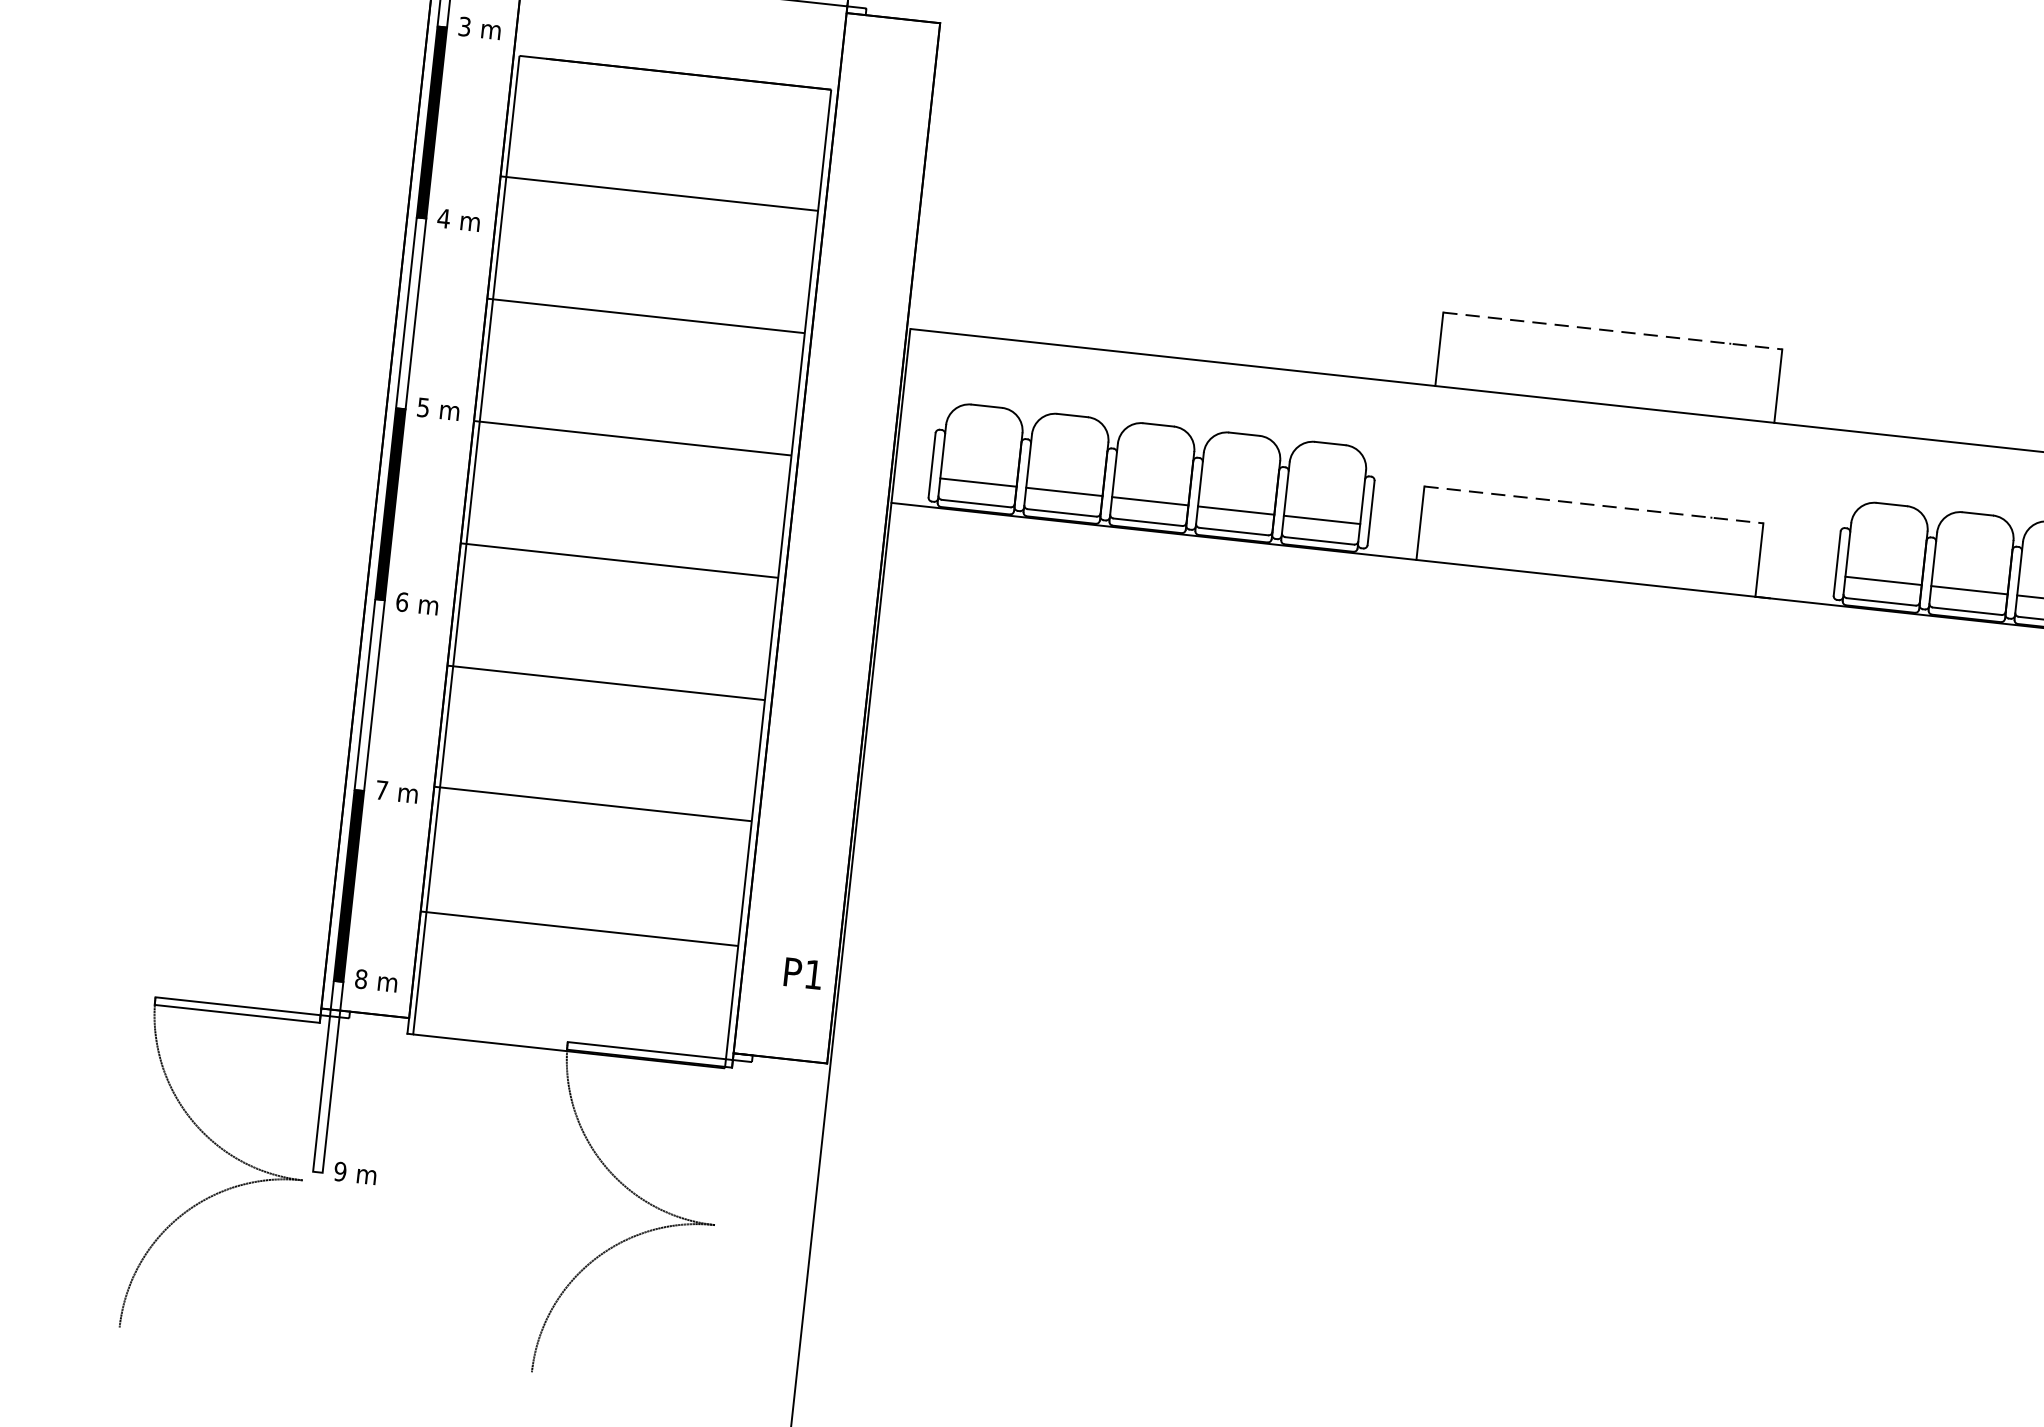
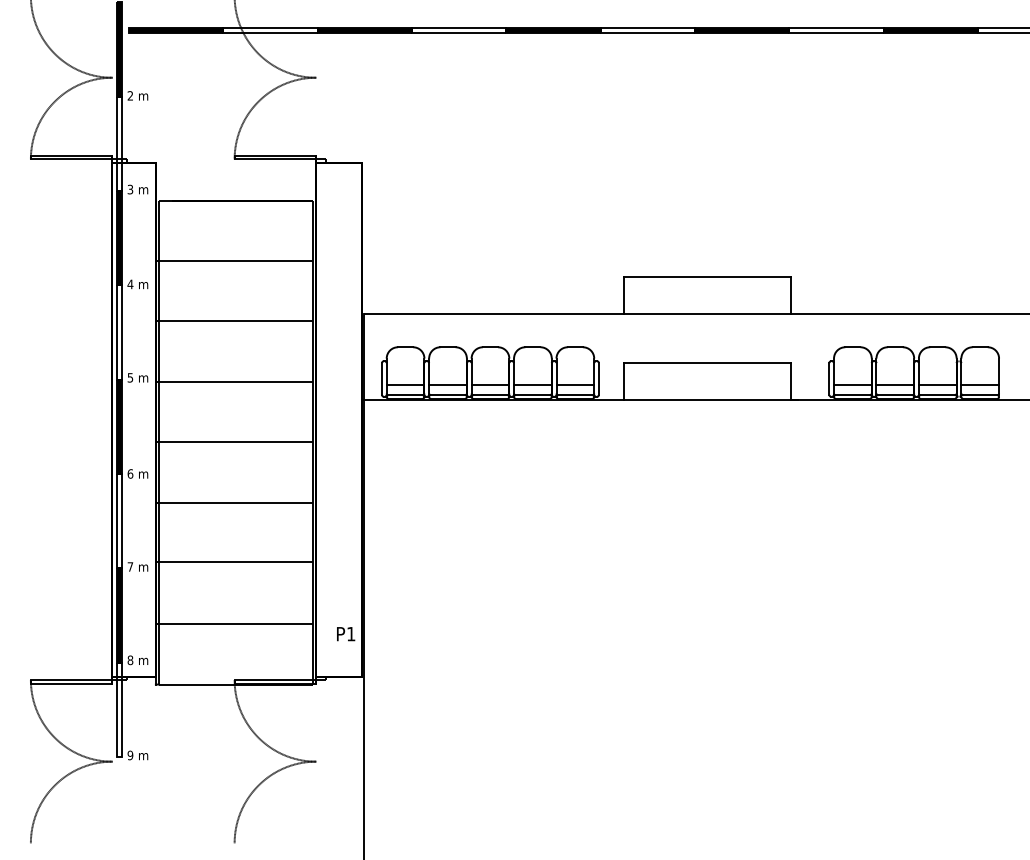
line: (1613, 331) -> (707, 277), dashed -> solid
line: (1594, 505) -> (707, 363), dashed -> solid

